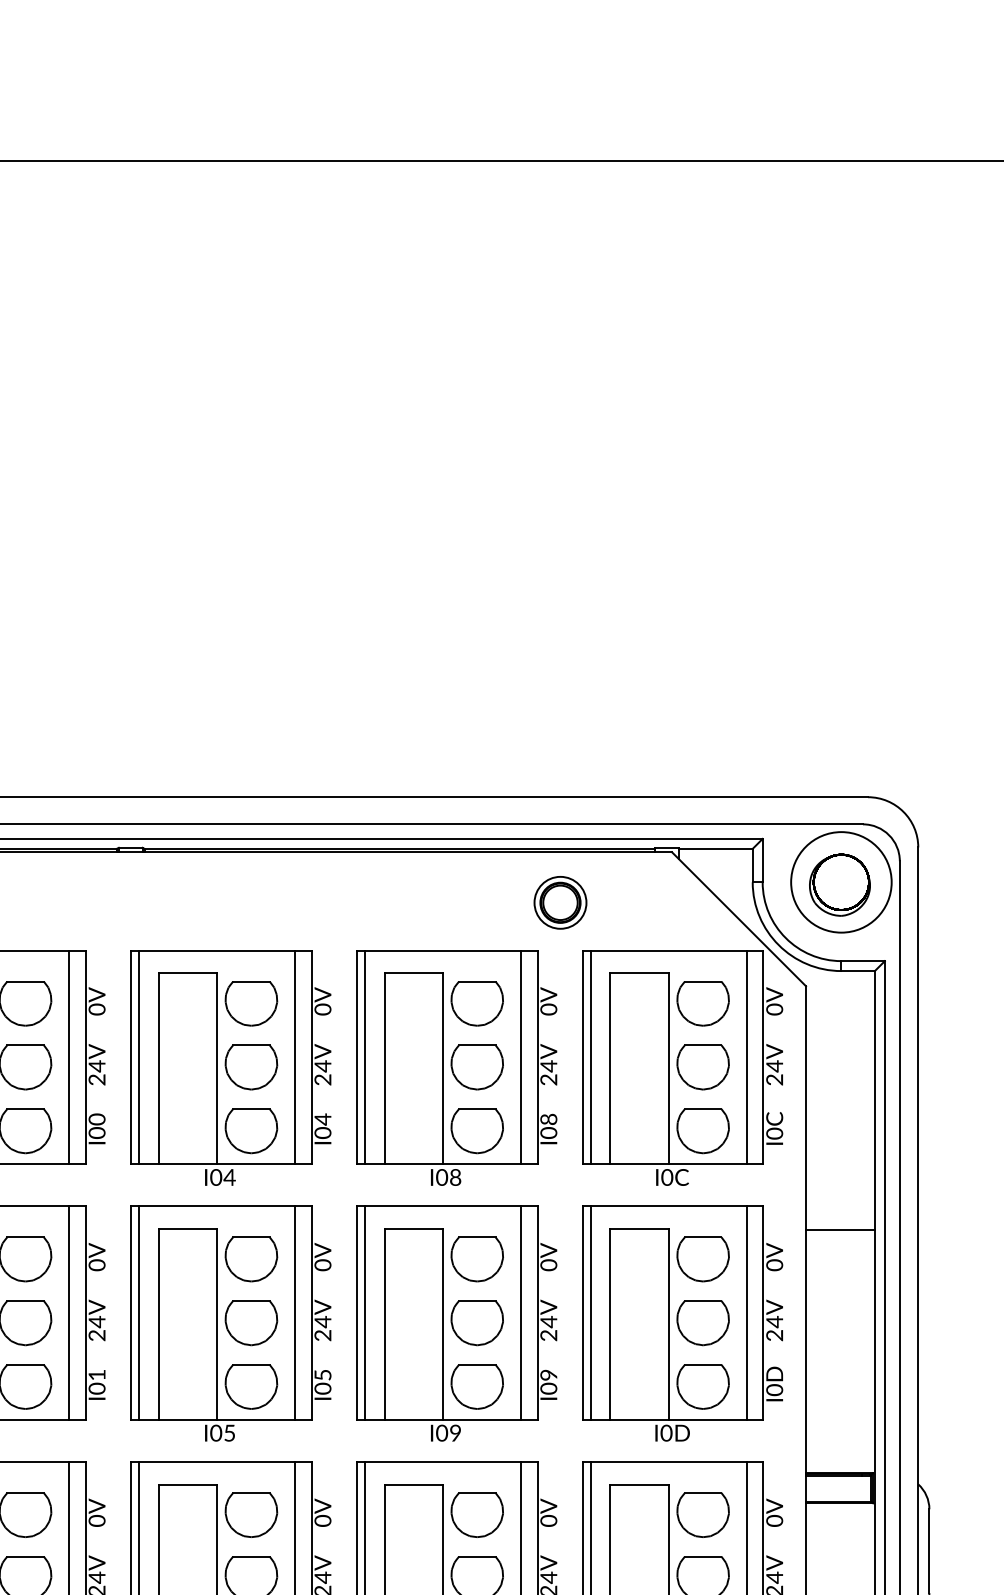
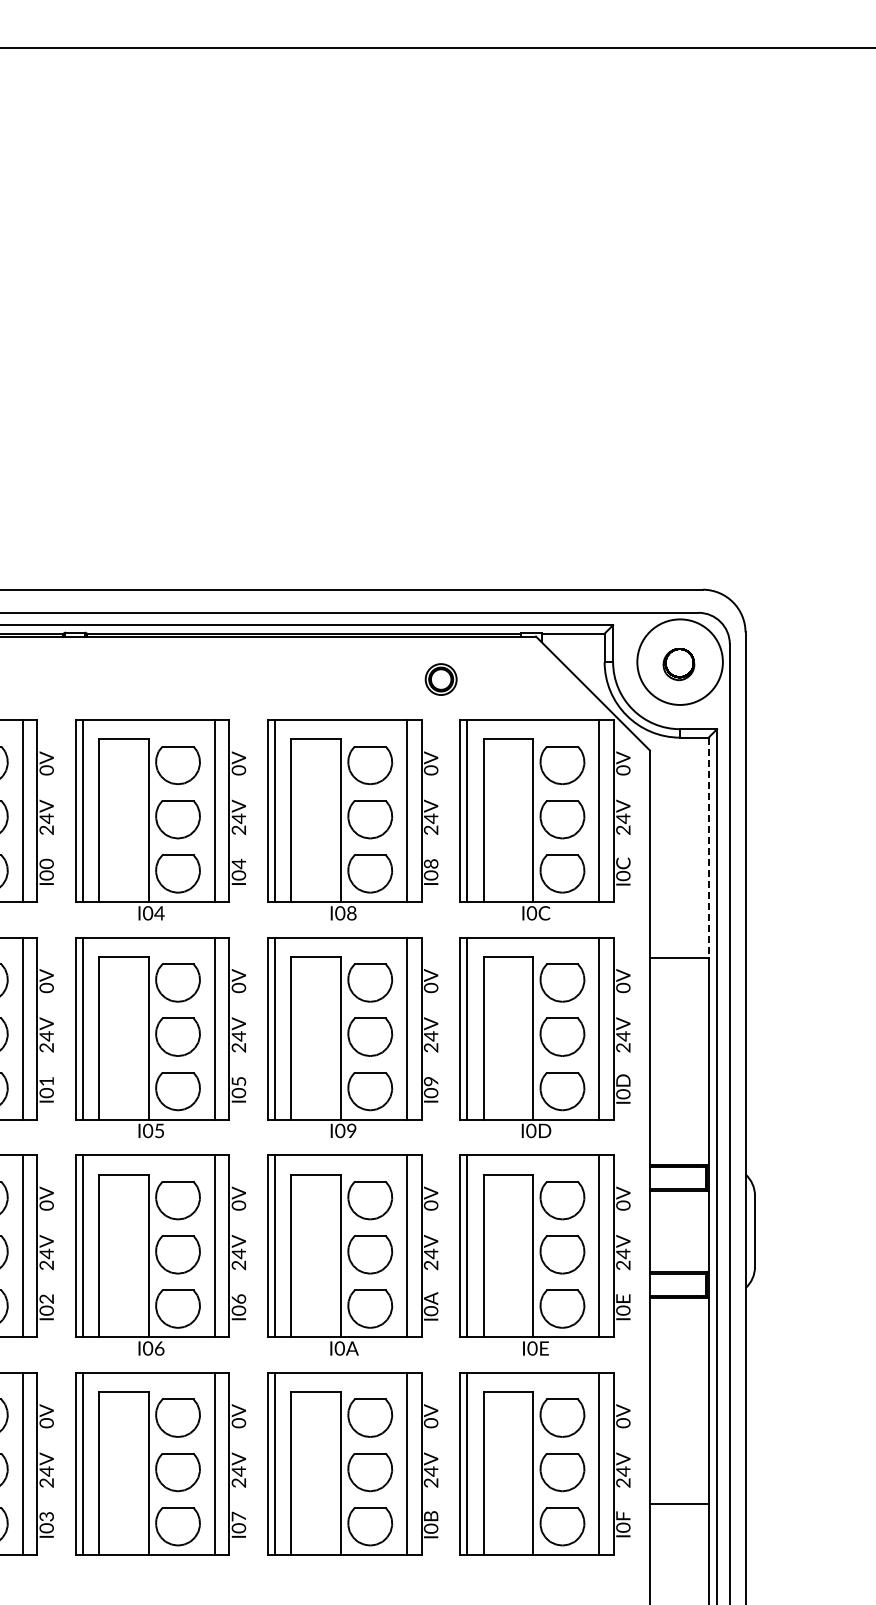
part: (839, 885) -> (678, 664), size x0.6
part: (561, 902) -> (441, 679), size x0.7
line: (874, 1101) -> (708, 848), solid -> dashed

